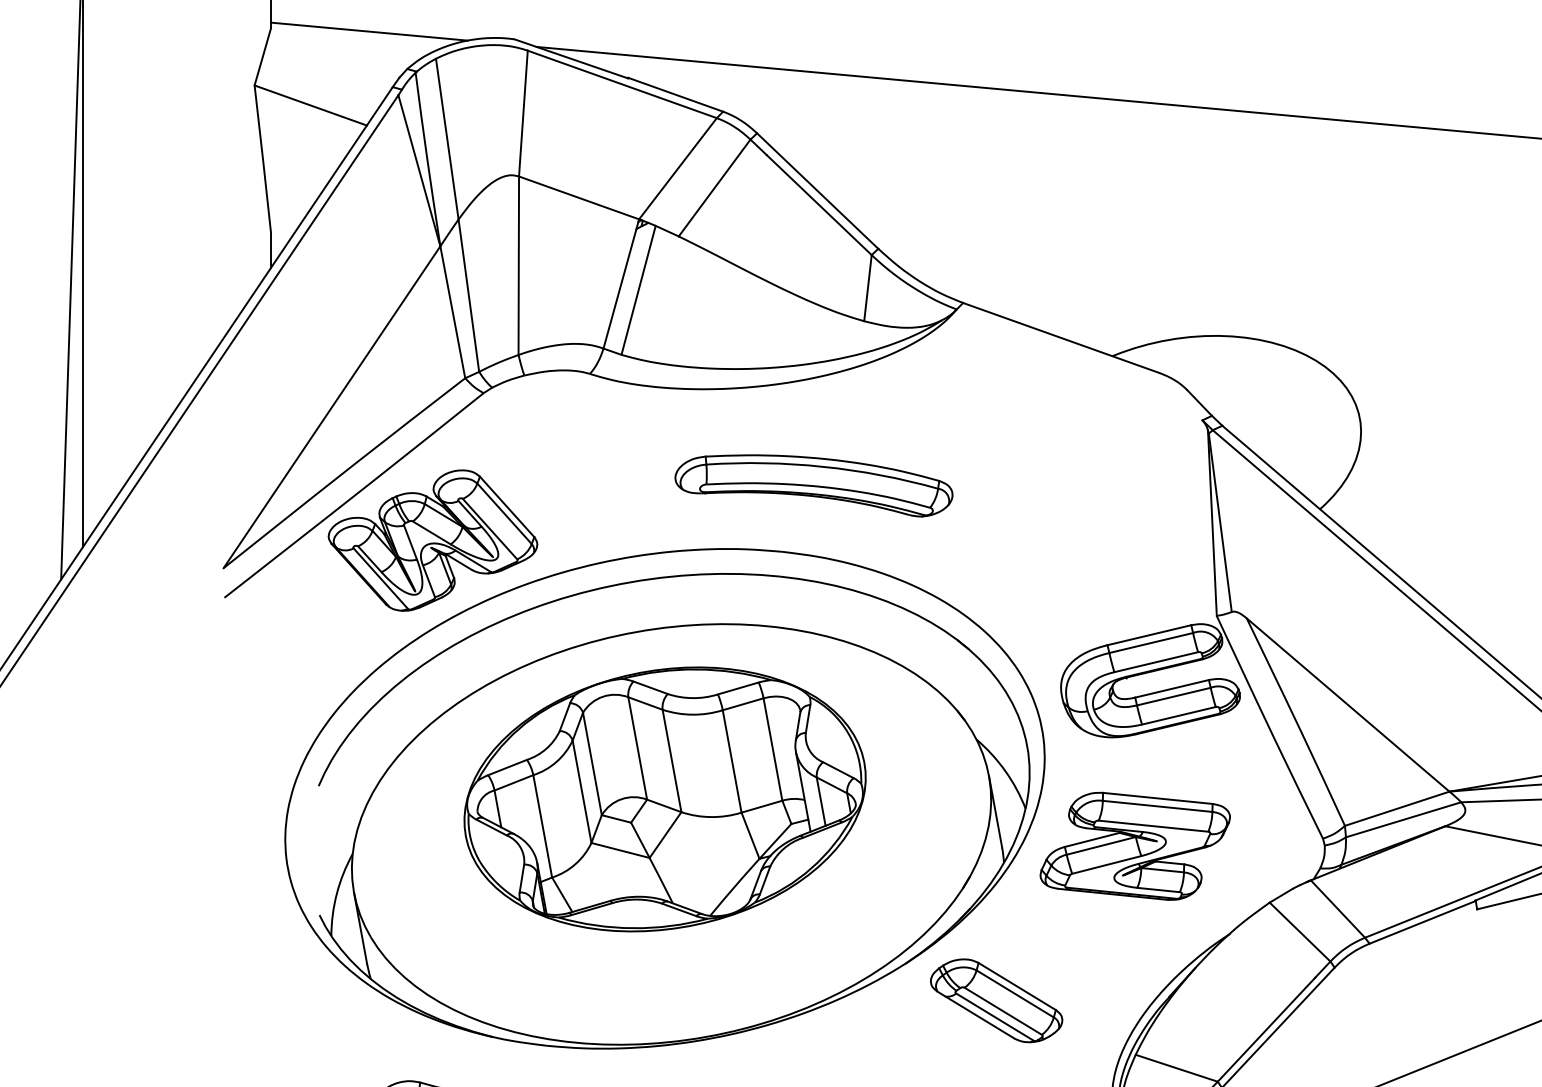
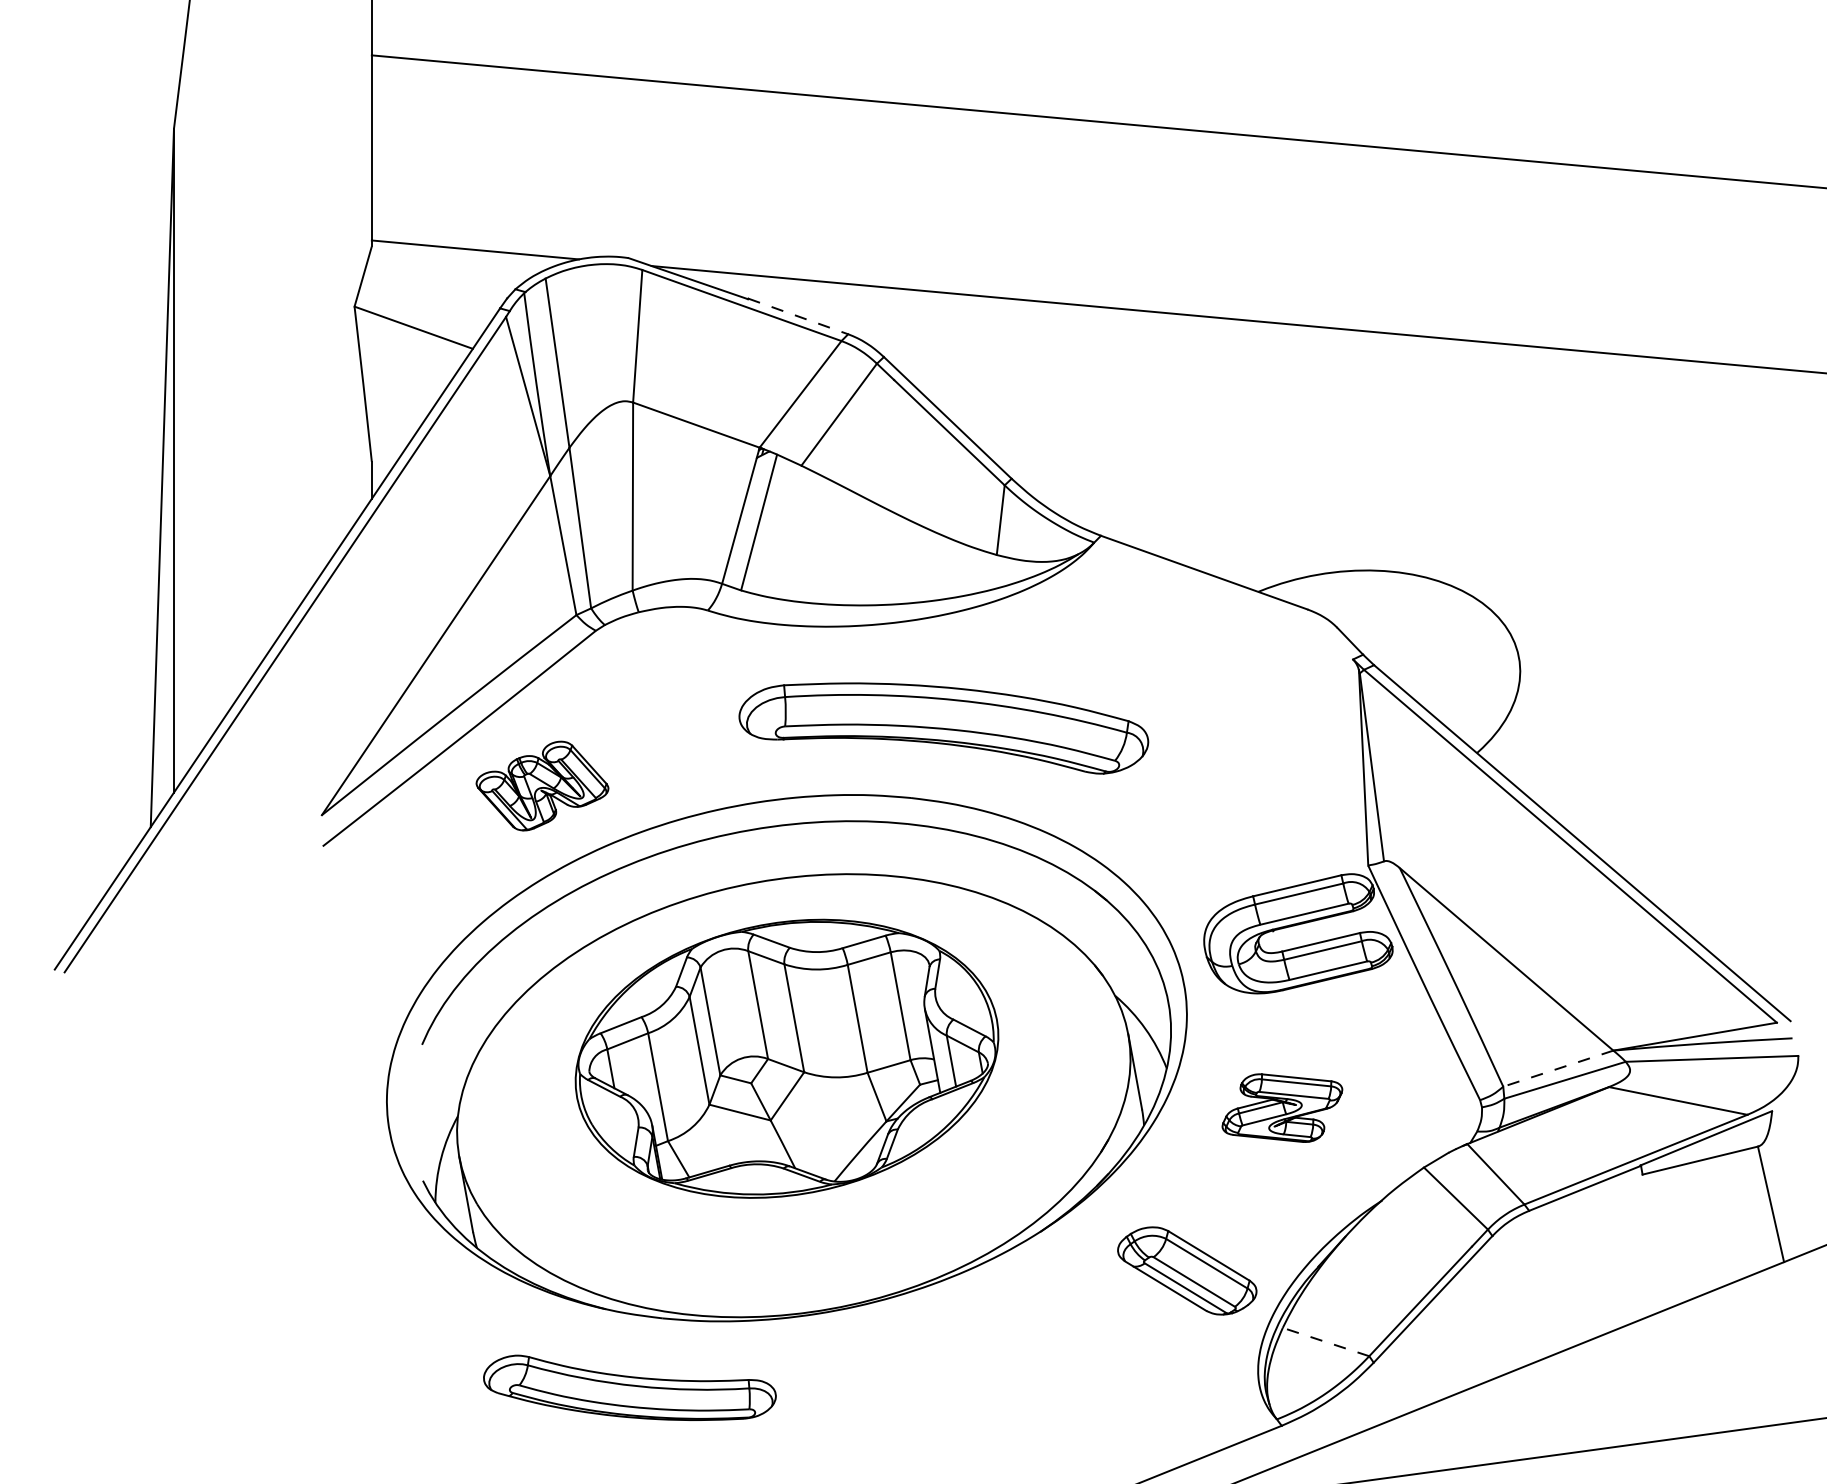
line: (675, 94) -> (798, 316), solid -> dashed
part: (813, 485) -> (943, 728), size x1.4
part: (432, 539) -> (542, 785), size x0.6
line: (1397, 808) -> (1558, 1068), solid -> dashed
part: (1135, 845) -> (1282, 1107), size x0.6
part: (996, 1000) -> (1187, 1270), moved
line: (1176, 1067) -> (1325, 1341), solid -> dashed

